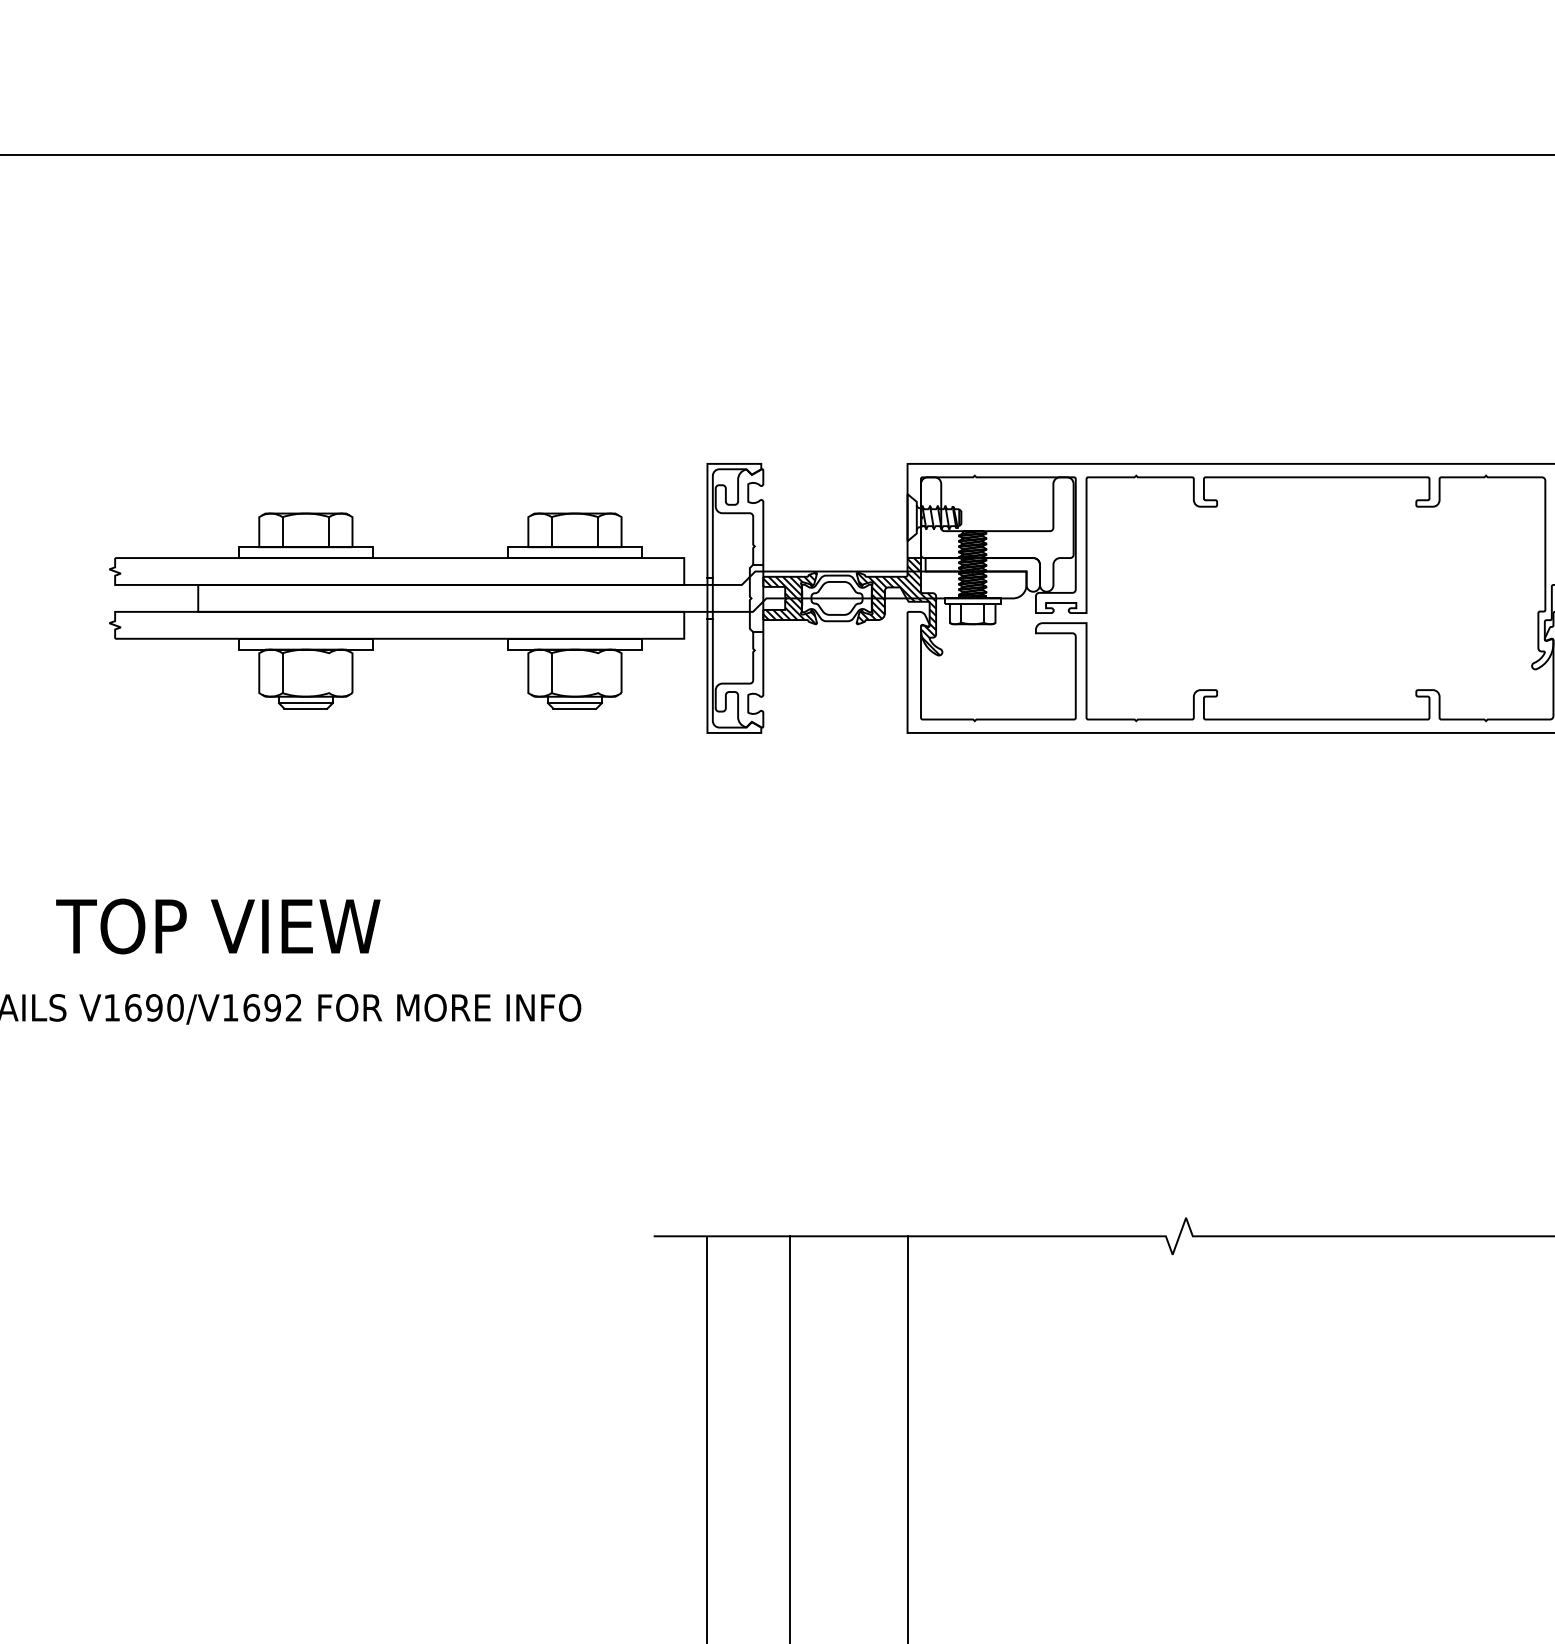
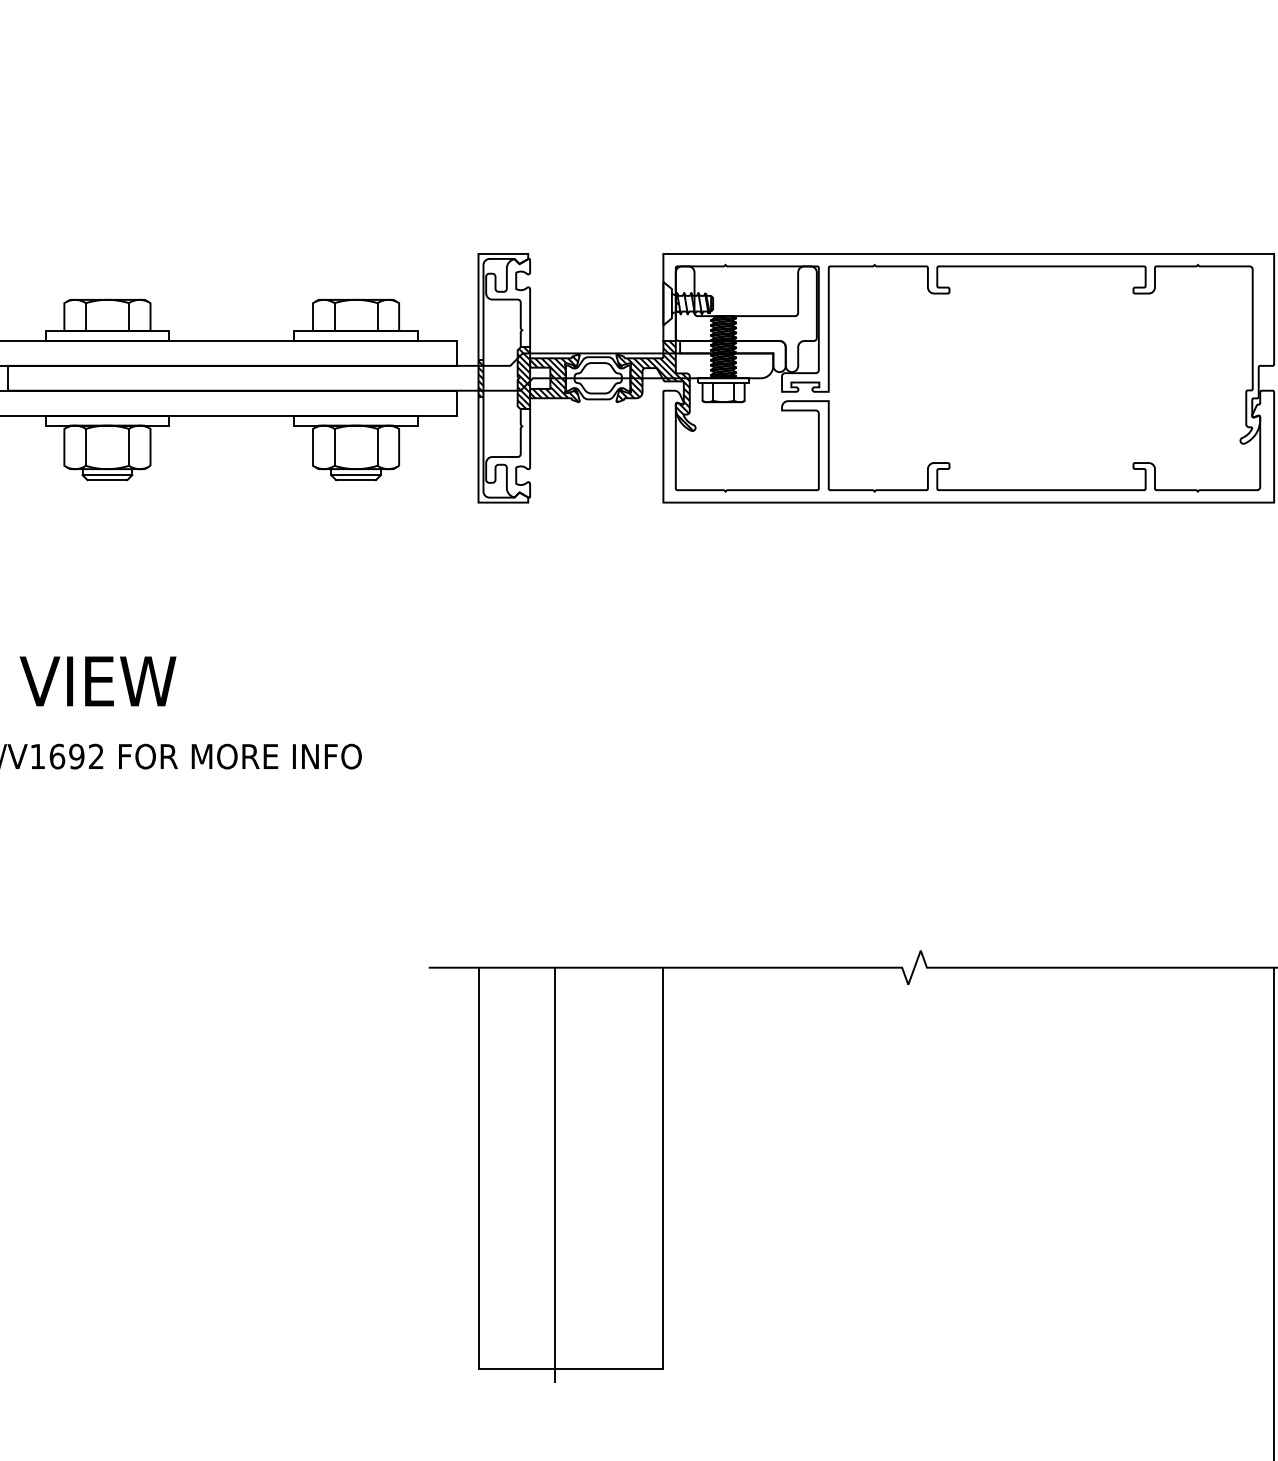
hatch: (709, 598) -> (480, 378), added
hatch: (756, 598) -> (523, 378), added
line: (329, 673) -> (129, 447), added
line: (598, 673) -> (377, 447), added

